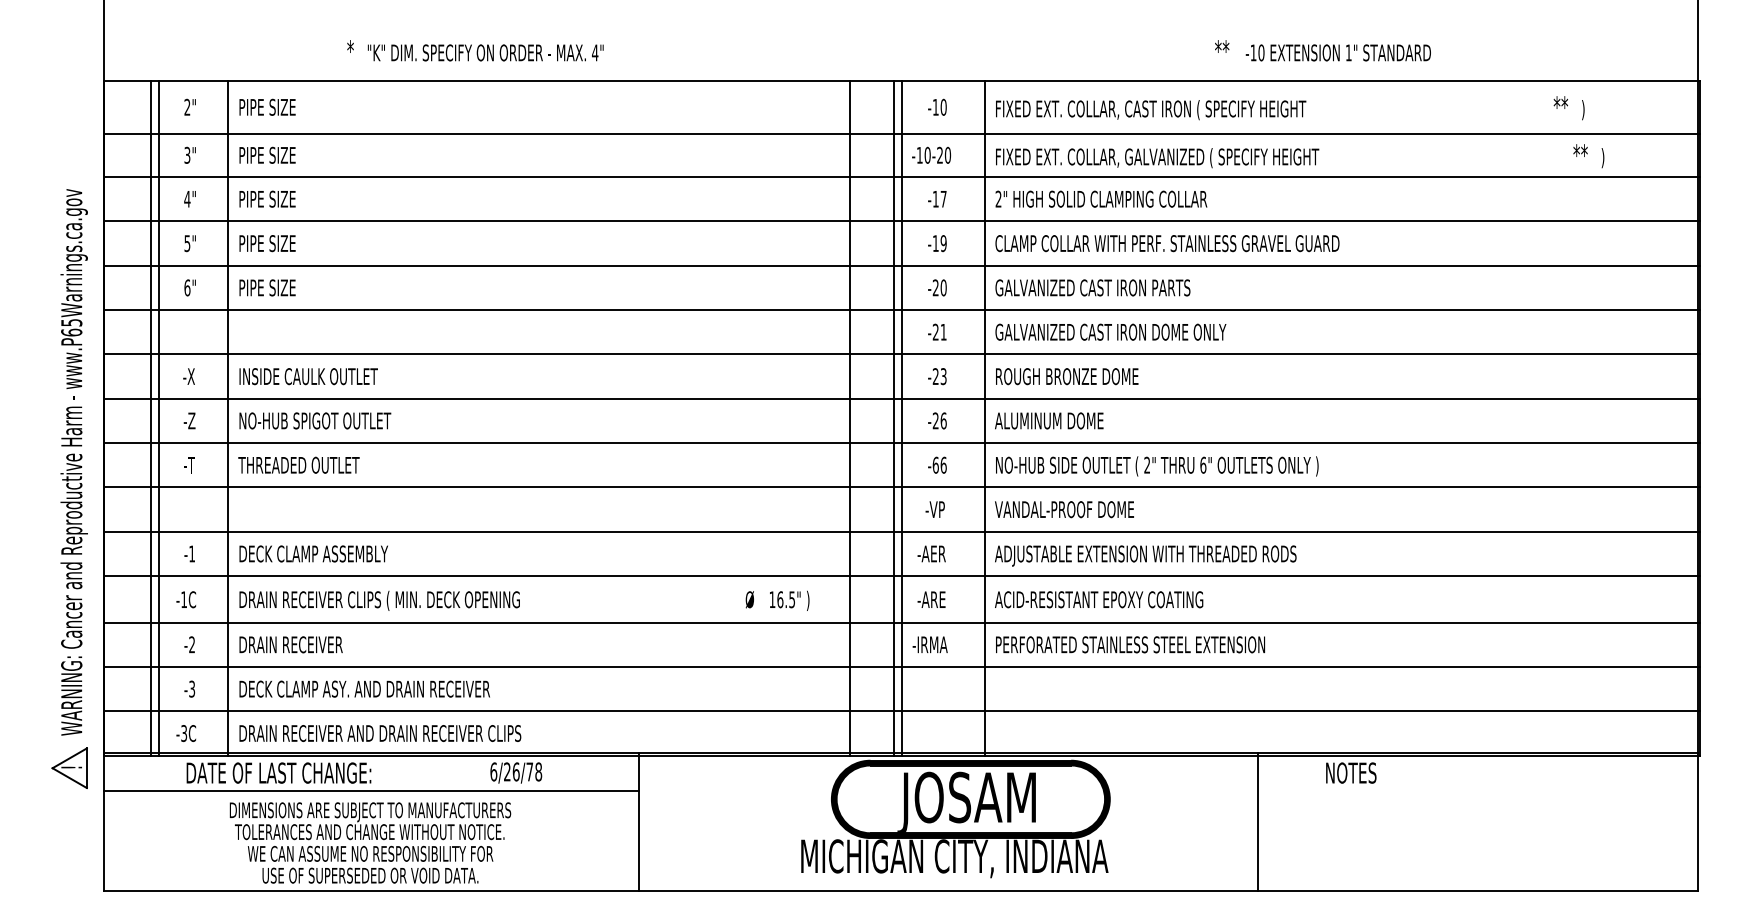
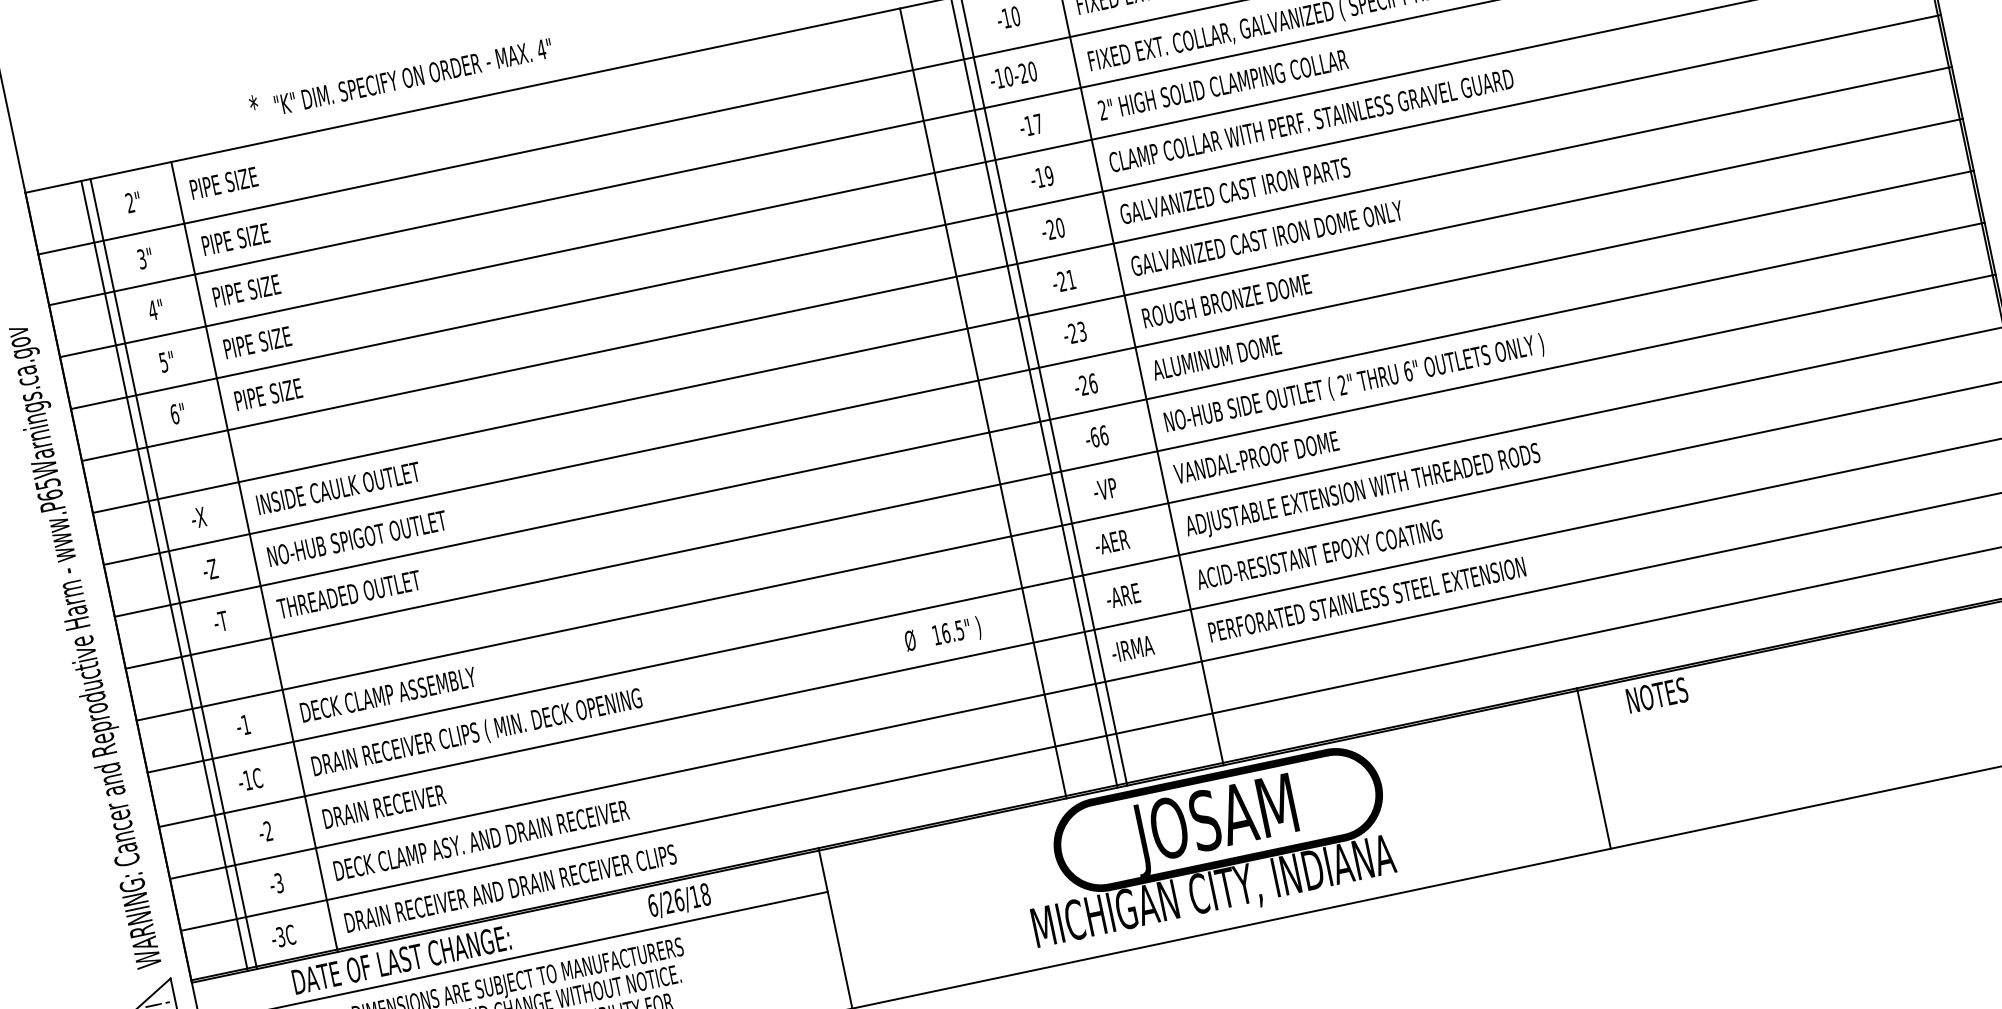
text: (475, 50) -> (400, 76), moved
text: (529, 771) -> (694, 896), 6/26/78 -> 6/26/18
line: (1257, 821) -> (1593, 768), moved

